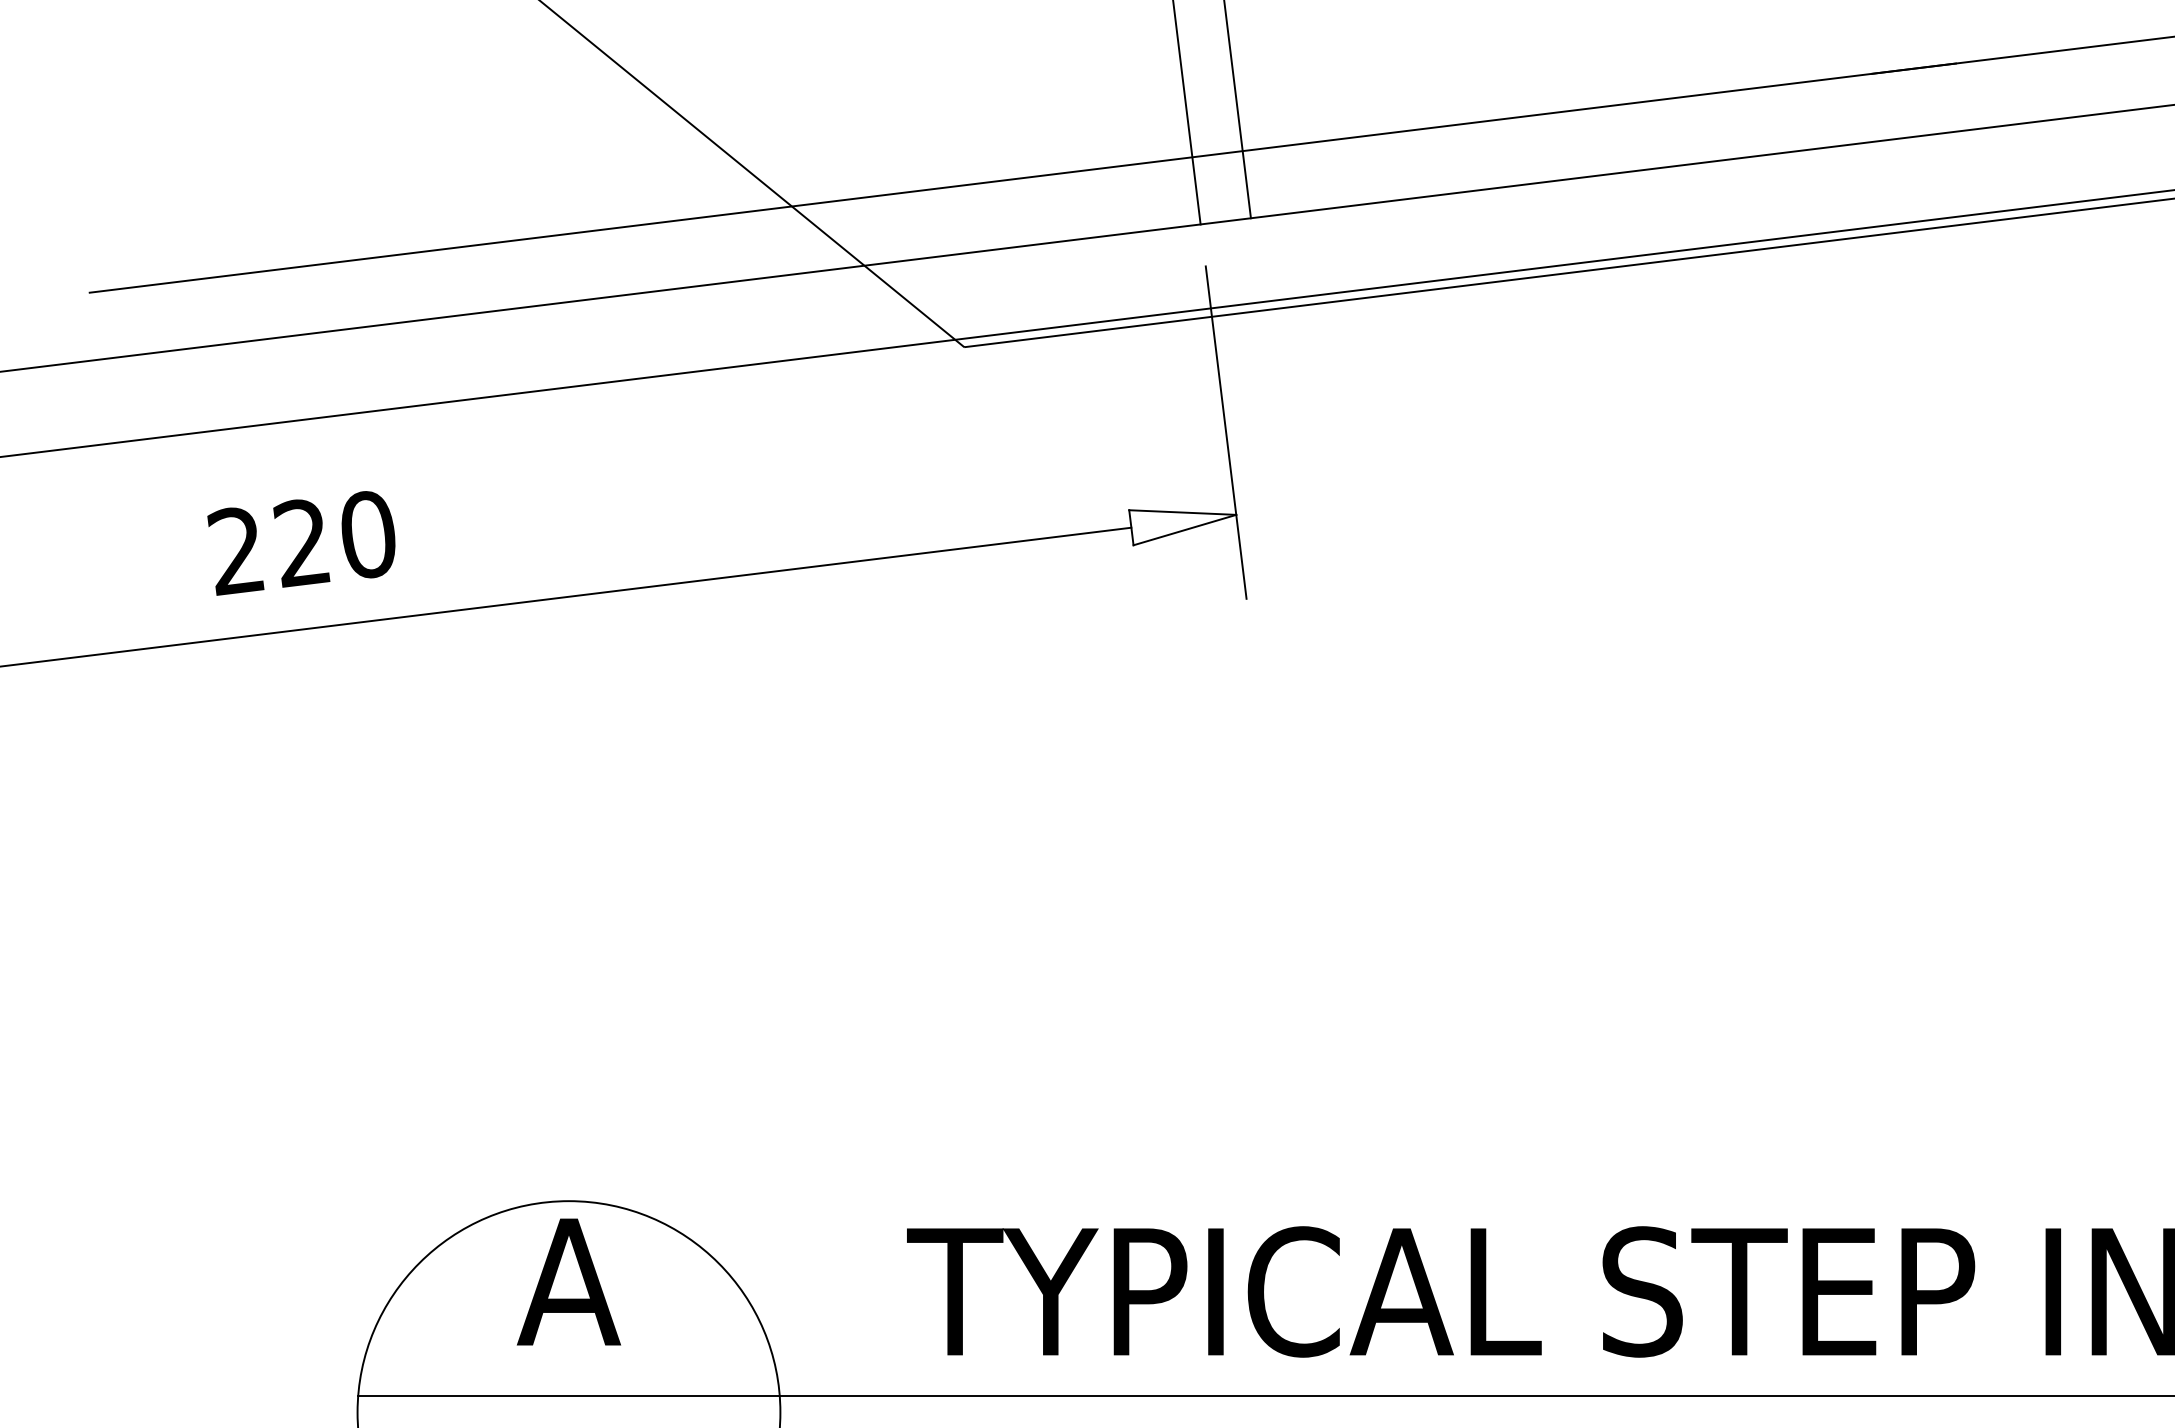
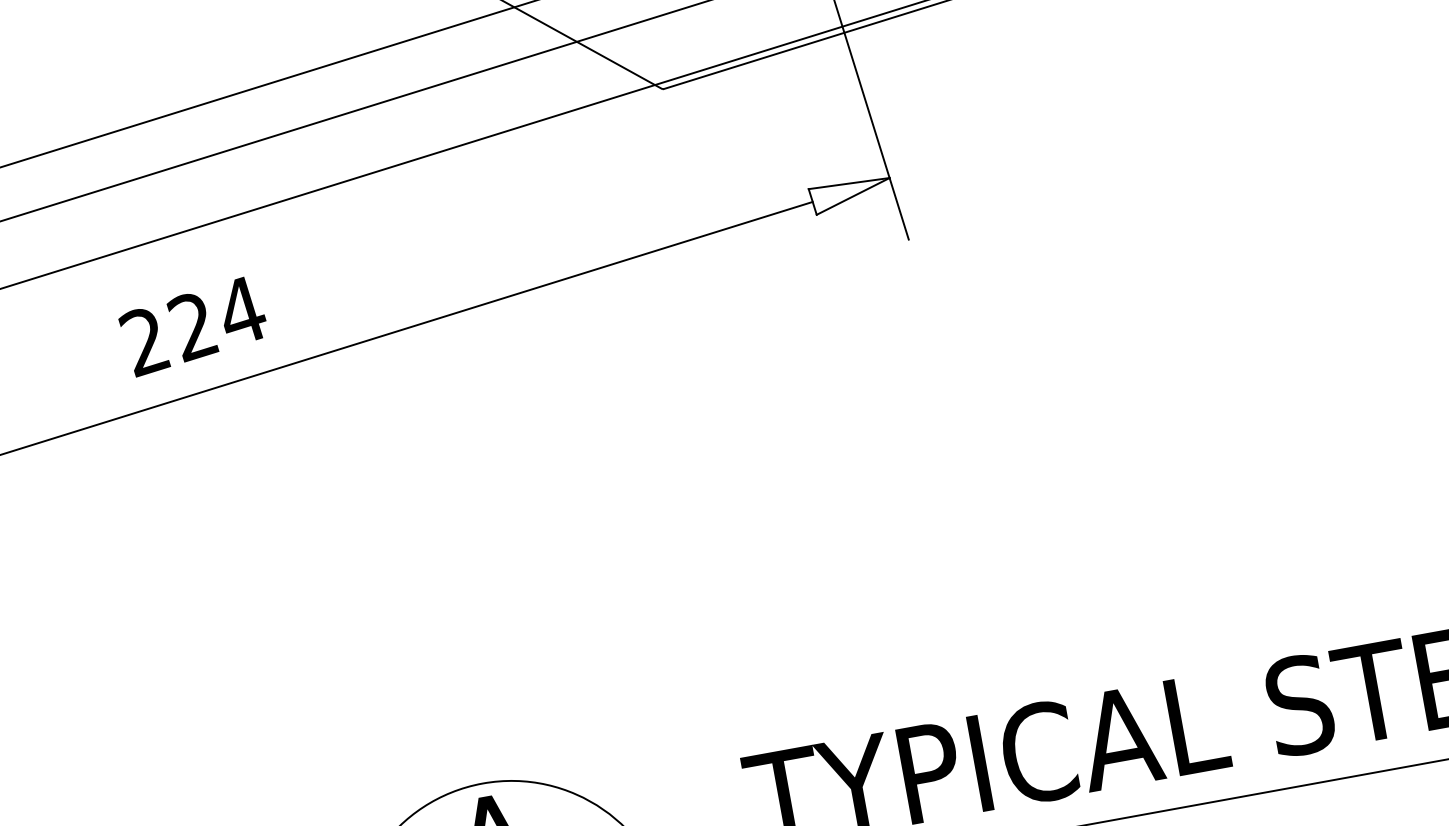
text: (369, 534) -> (242, 310), 220 -> 224

